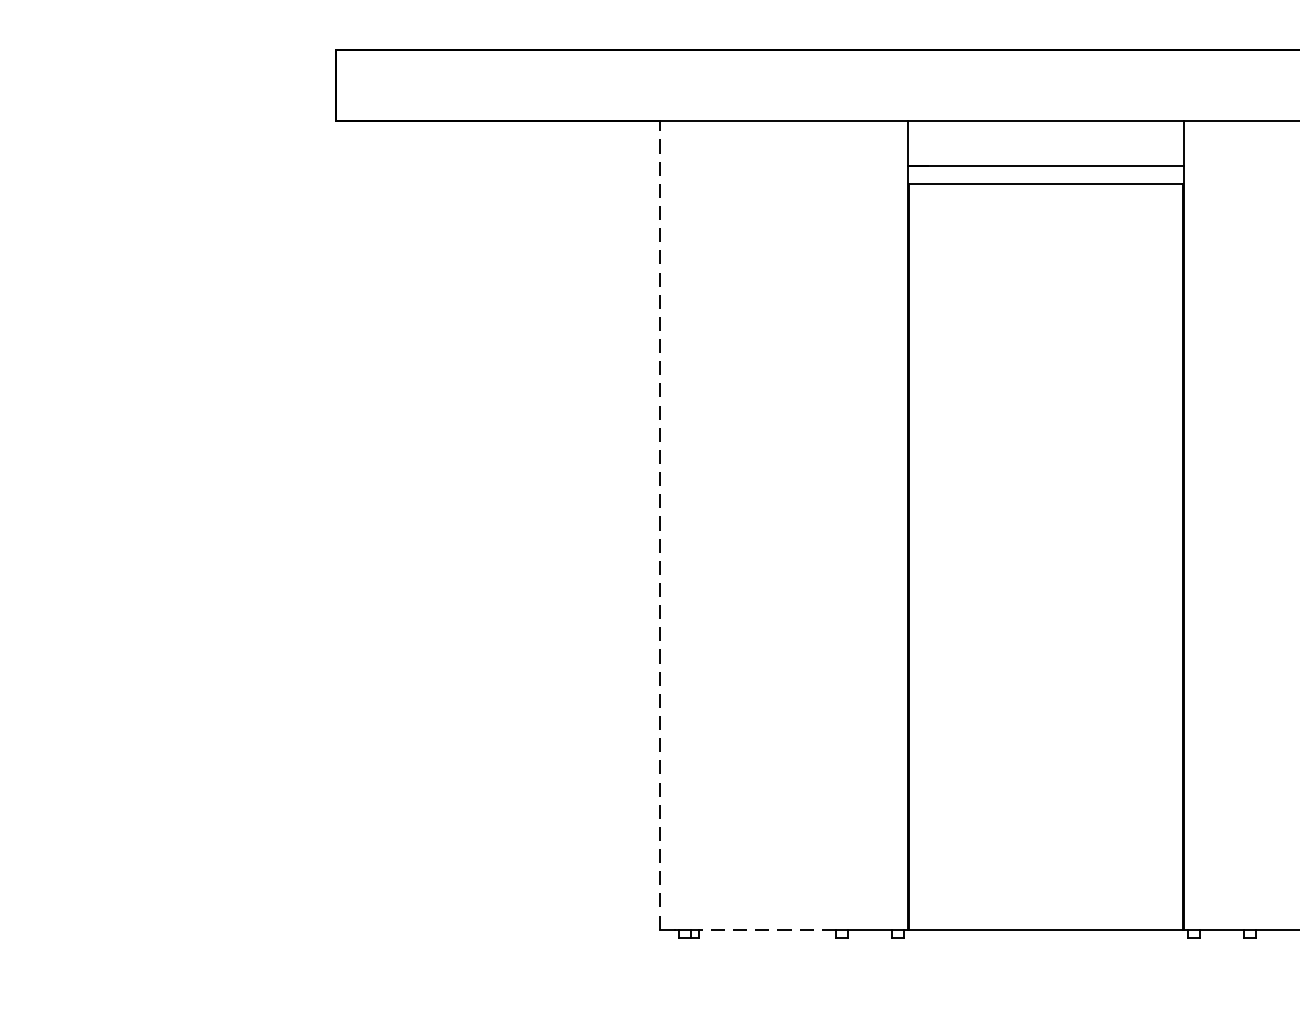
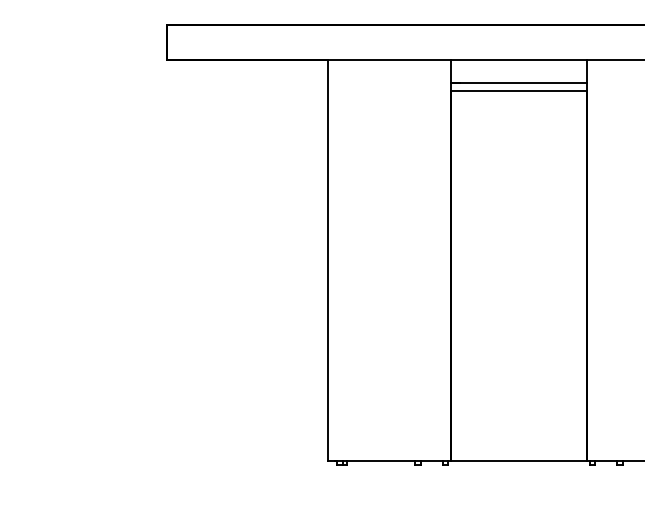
line: (660, 525) -> (327, 260), dashed -> solid
line: (766, 930) -> (380, 461), dashed -> solid

